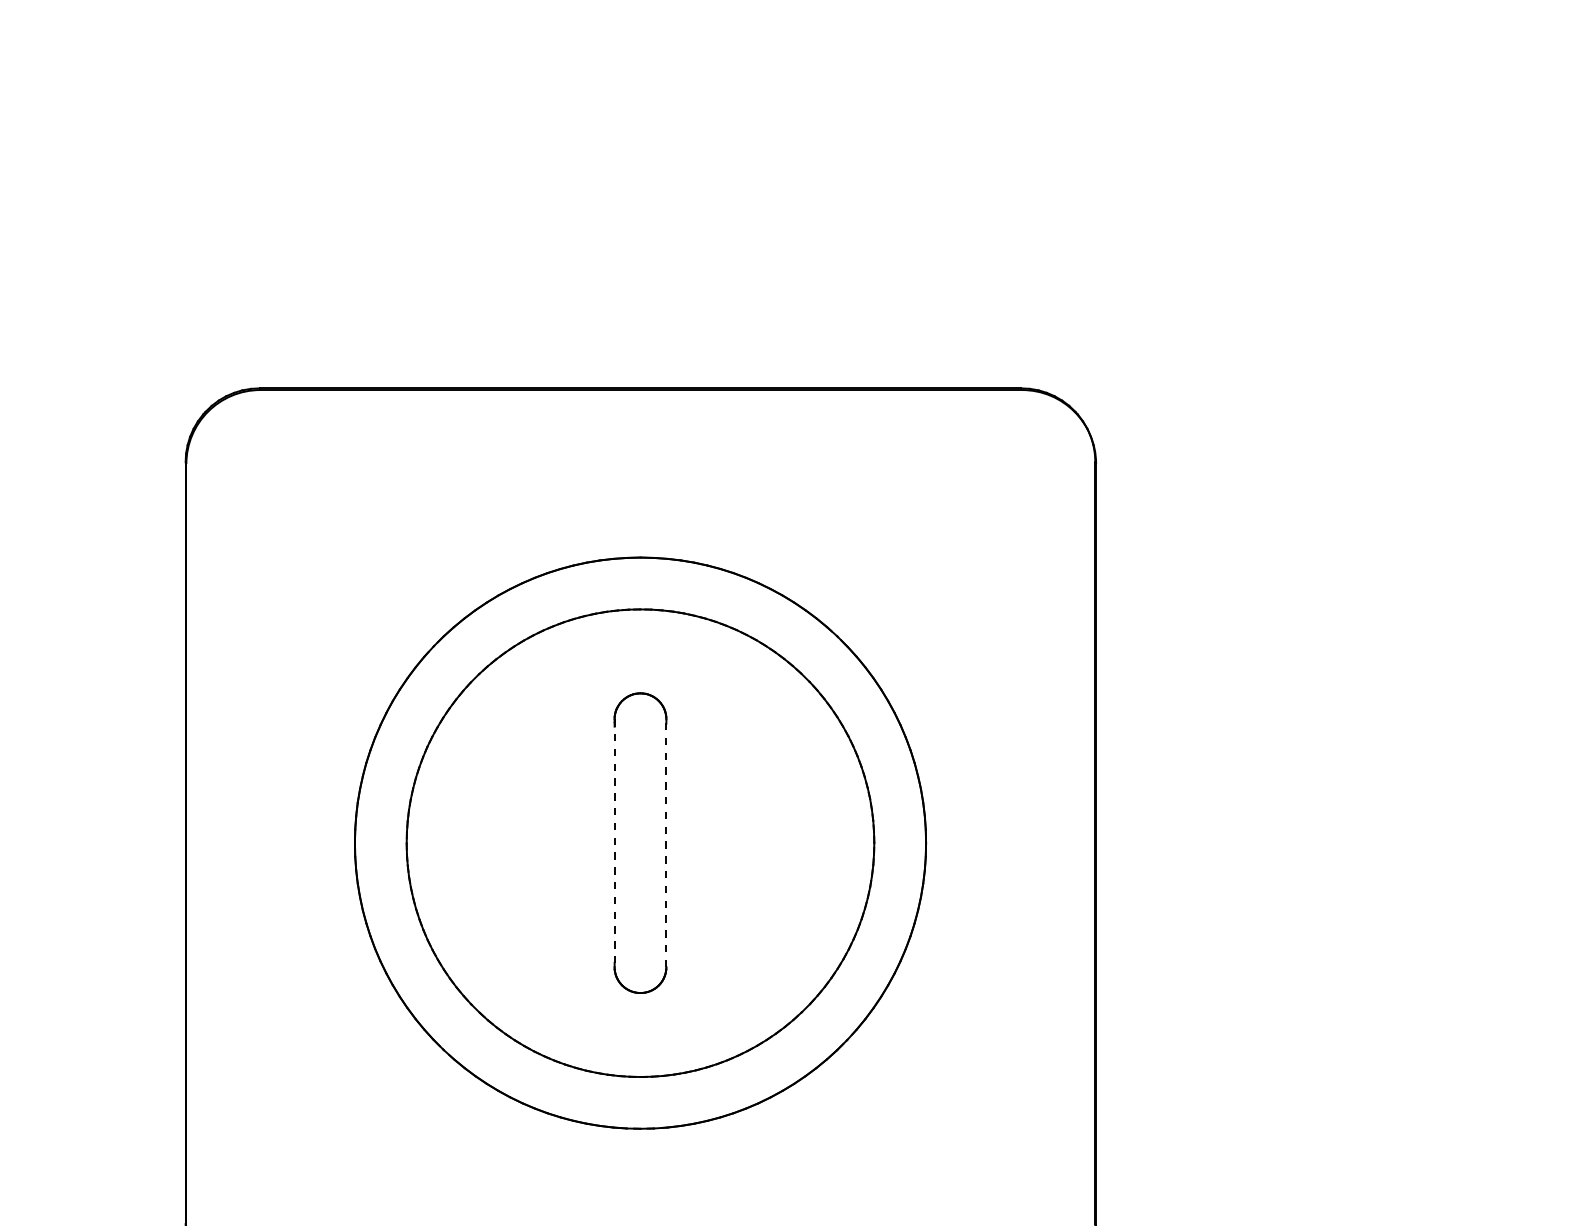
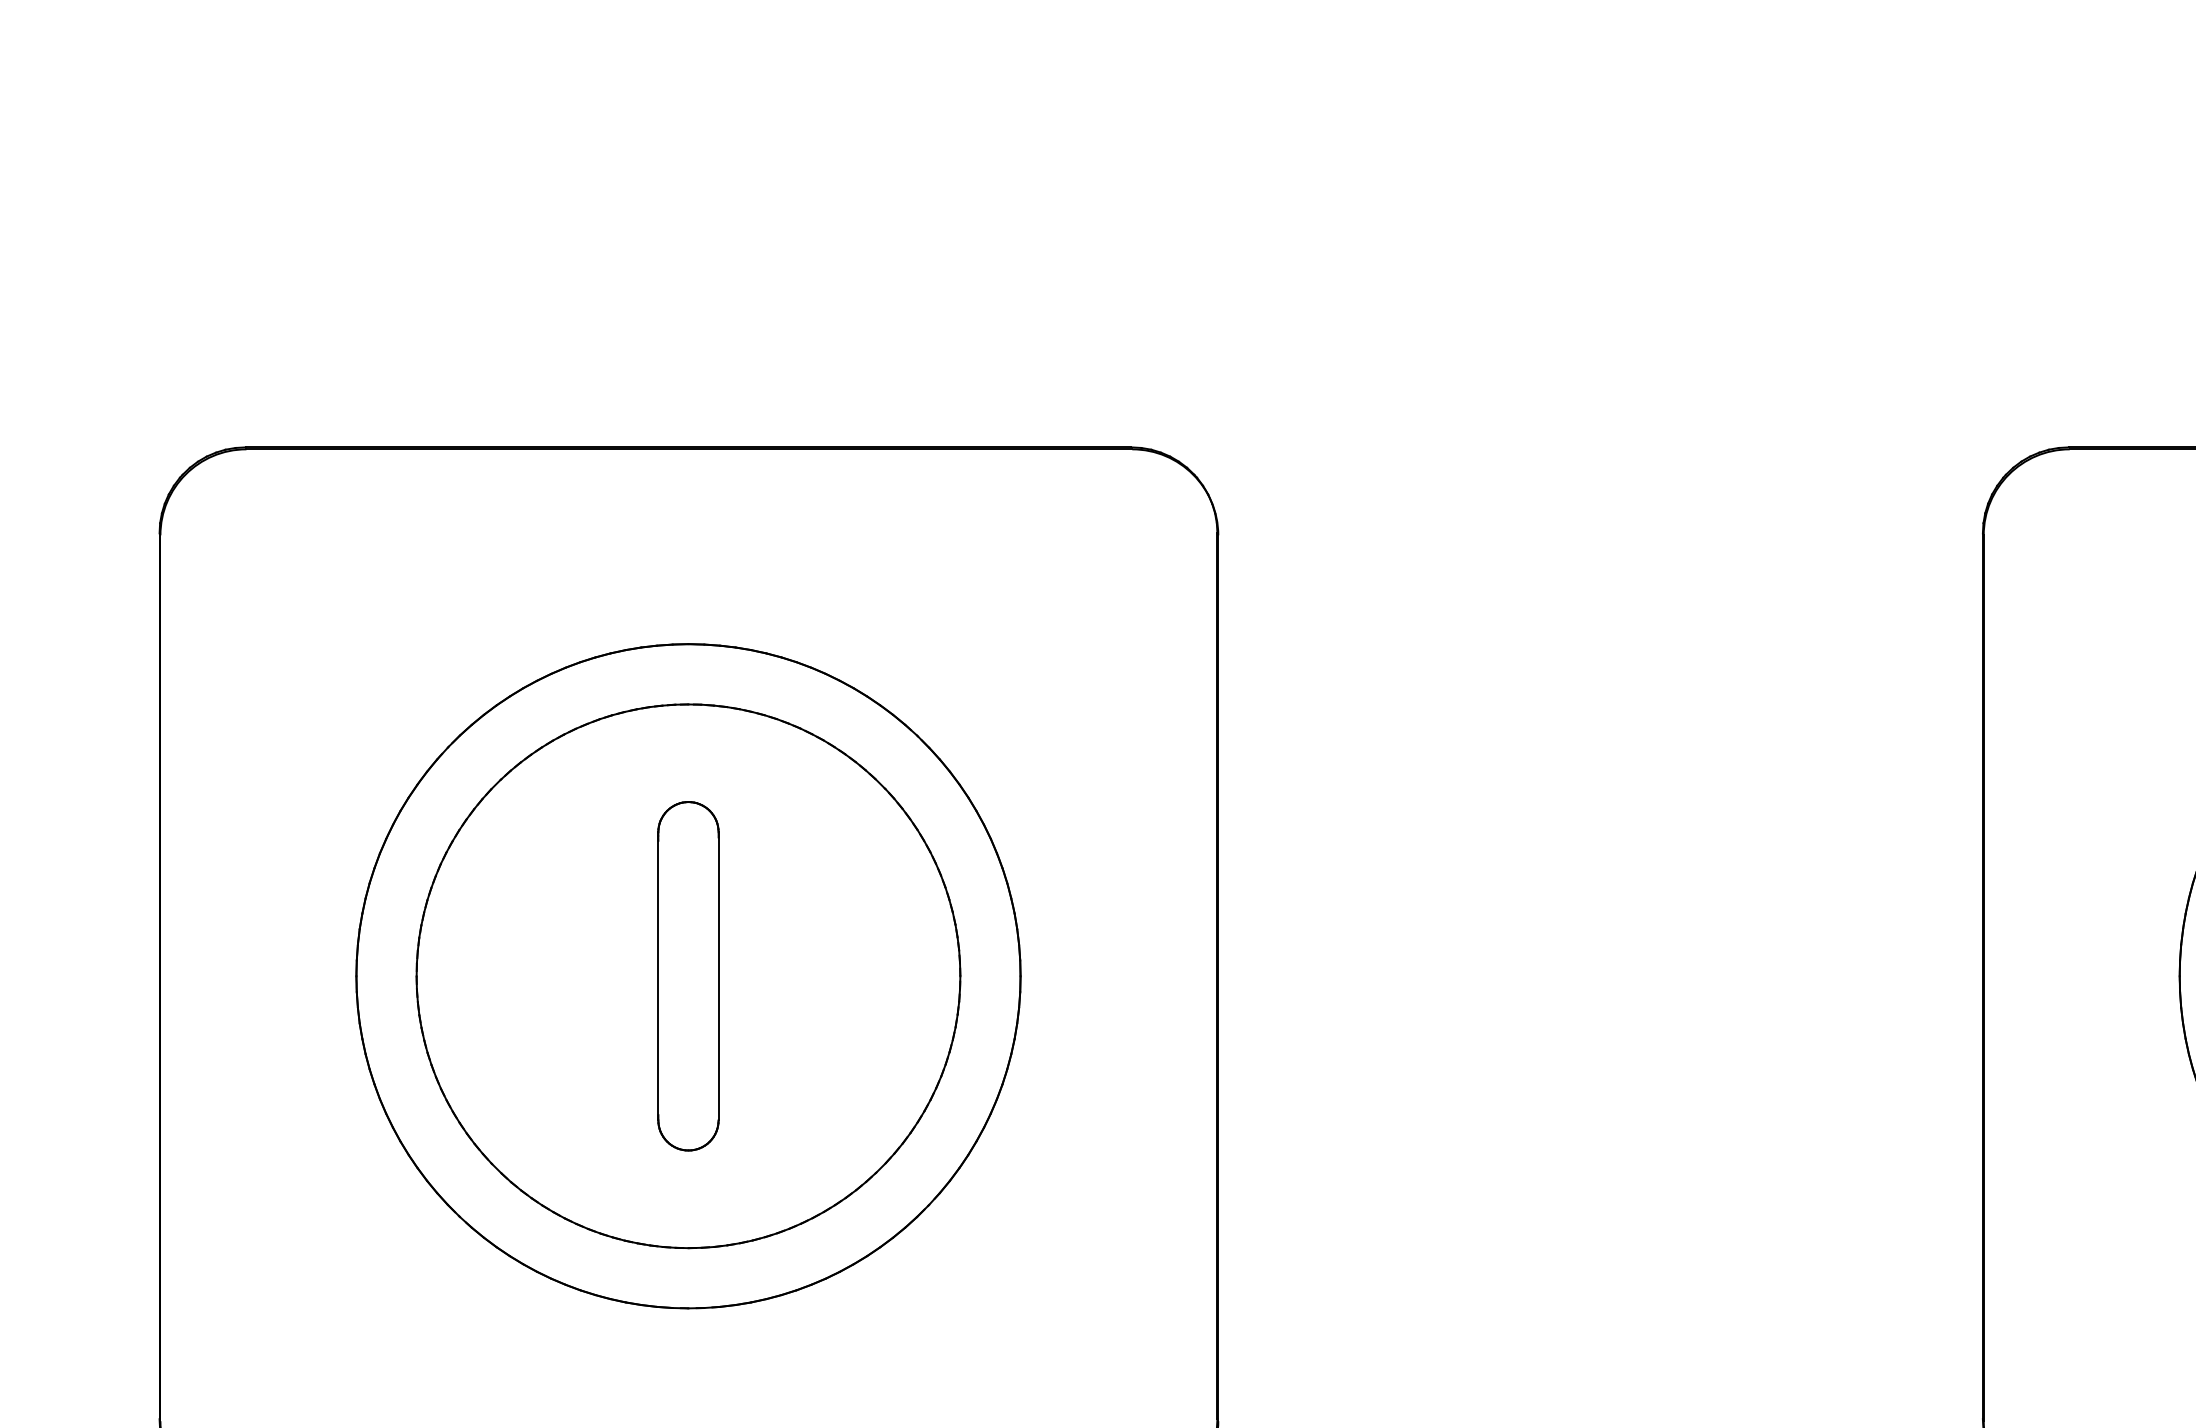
line: (666, 842) -> (718, 975), dashed -> solid
line: (614, 843) -> (658, 976), dashed -> solid

